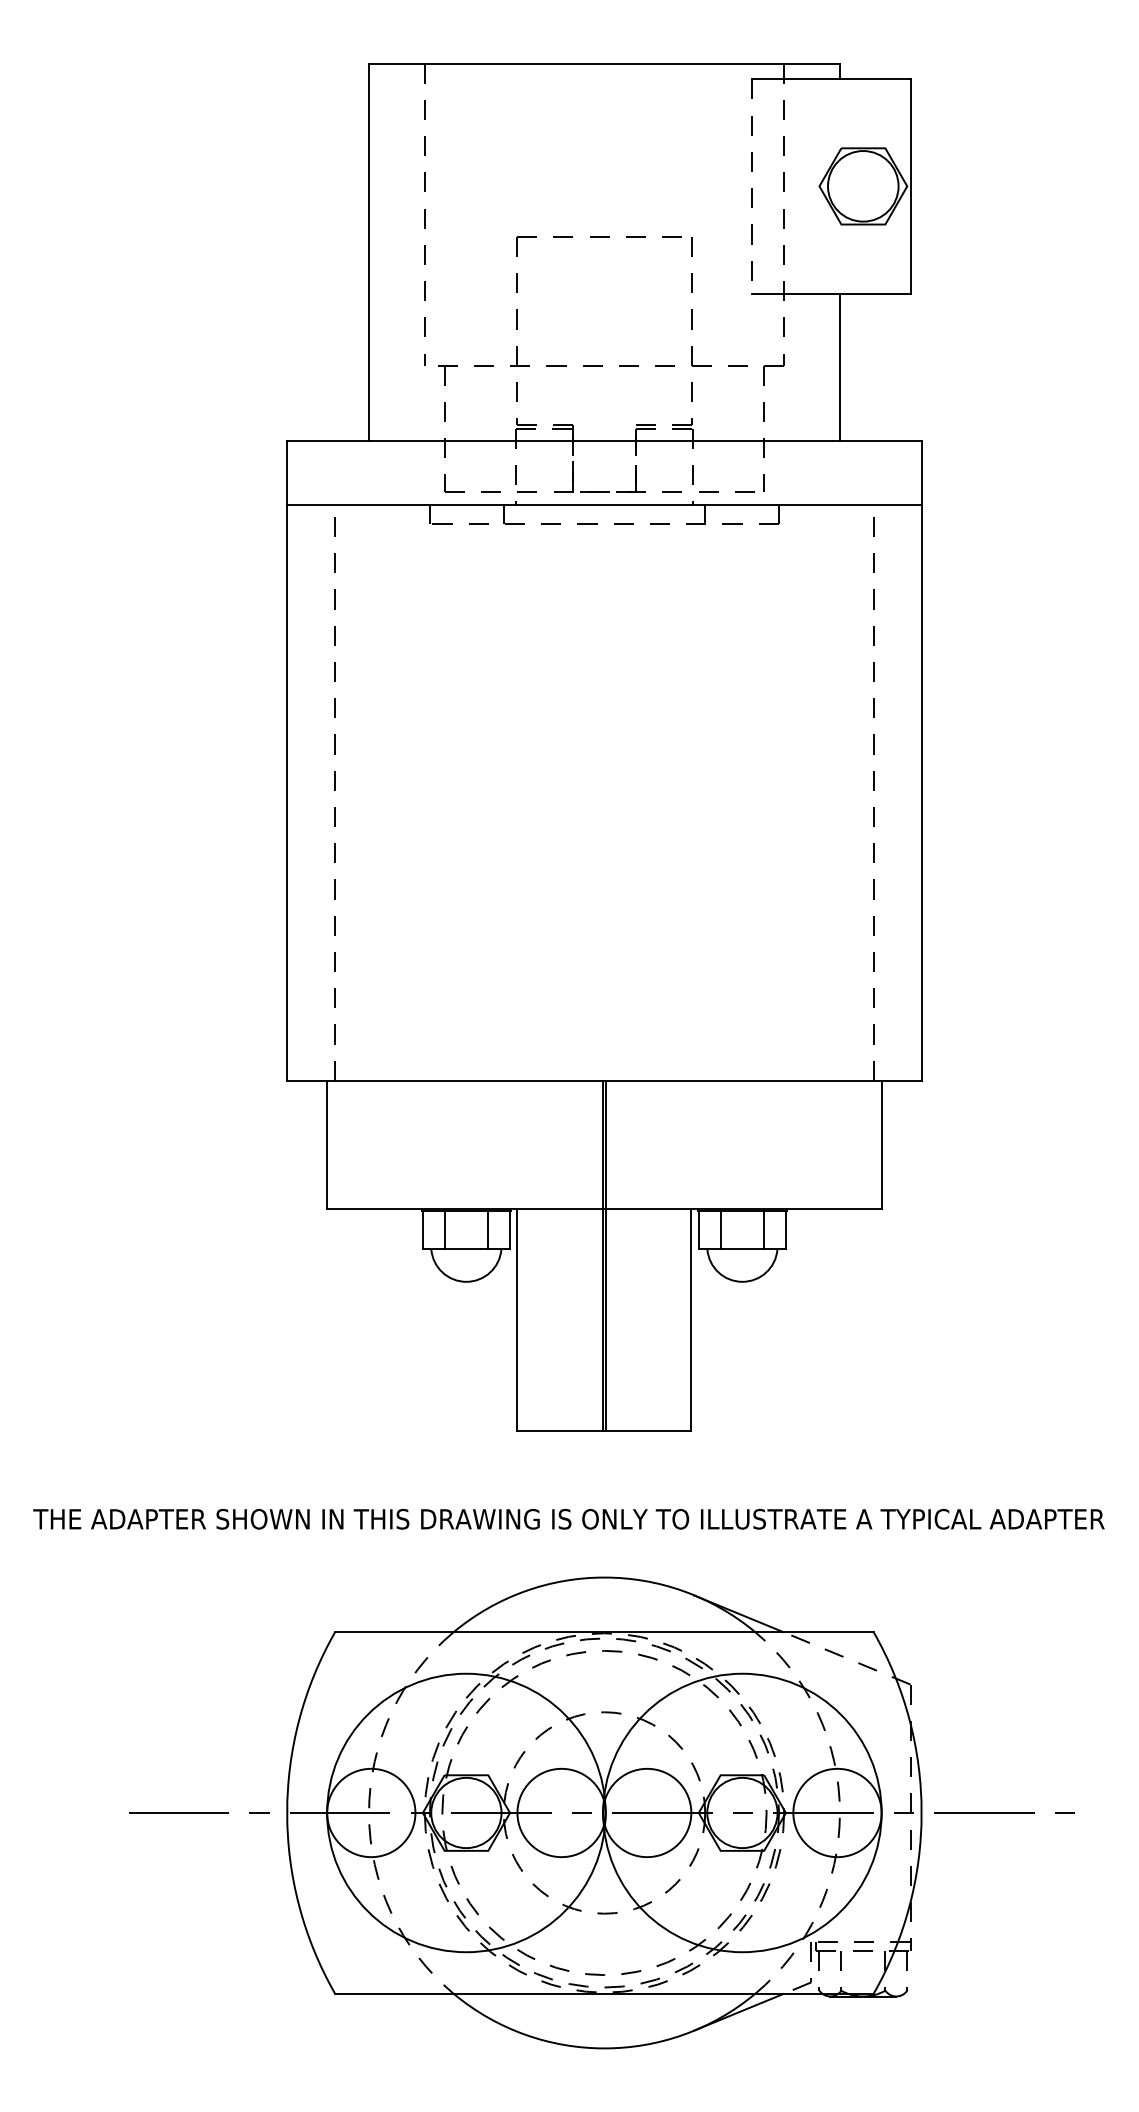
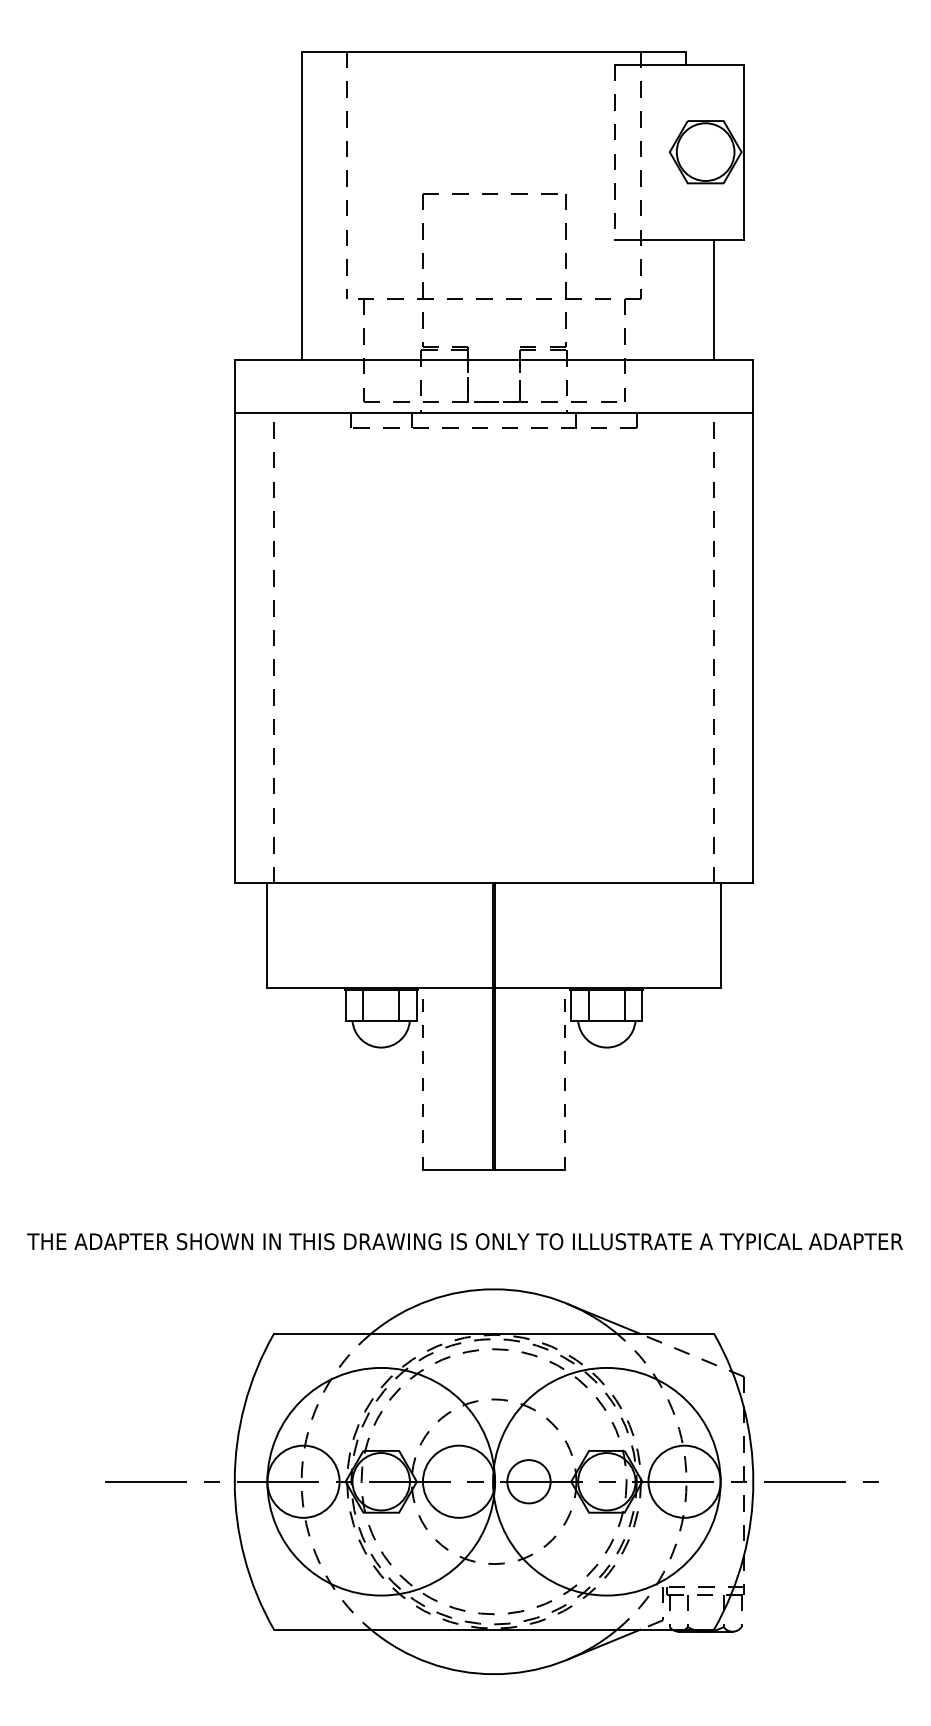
line: (839, 366) -> (714, 299), moved
line: (516, 1320) -> (422, 1079), solid -> dashed
line: (691, 1320) -> (565, 1079), solid -> dashed
circle: (646, 1812) -> (528, 1481), size x0.6

